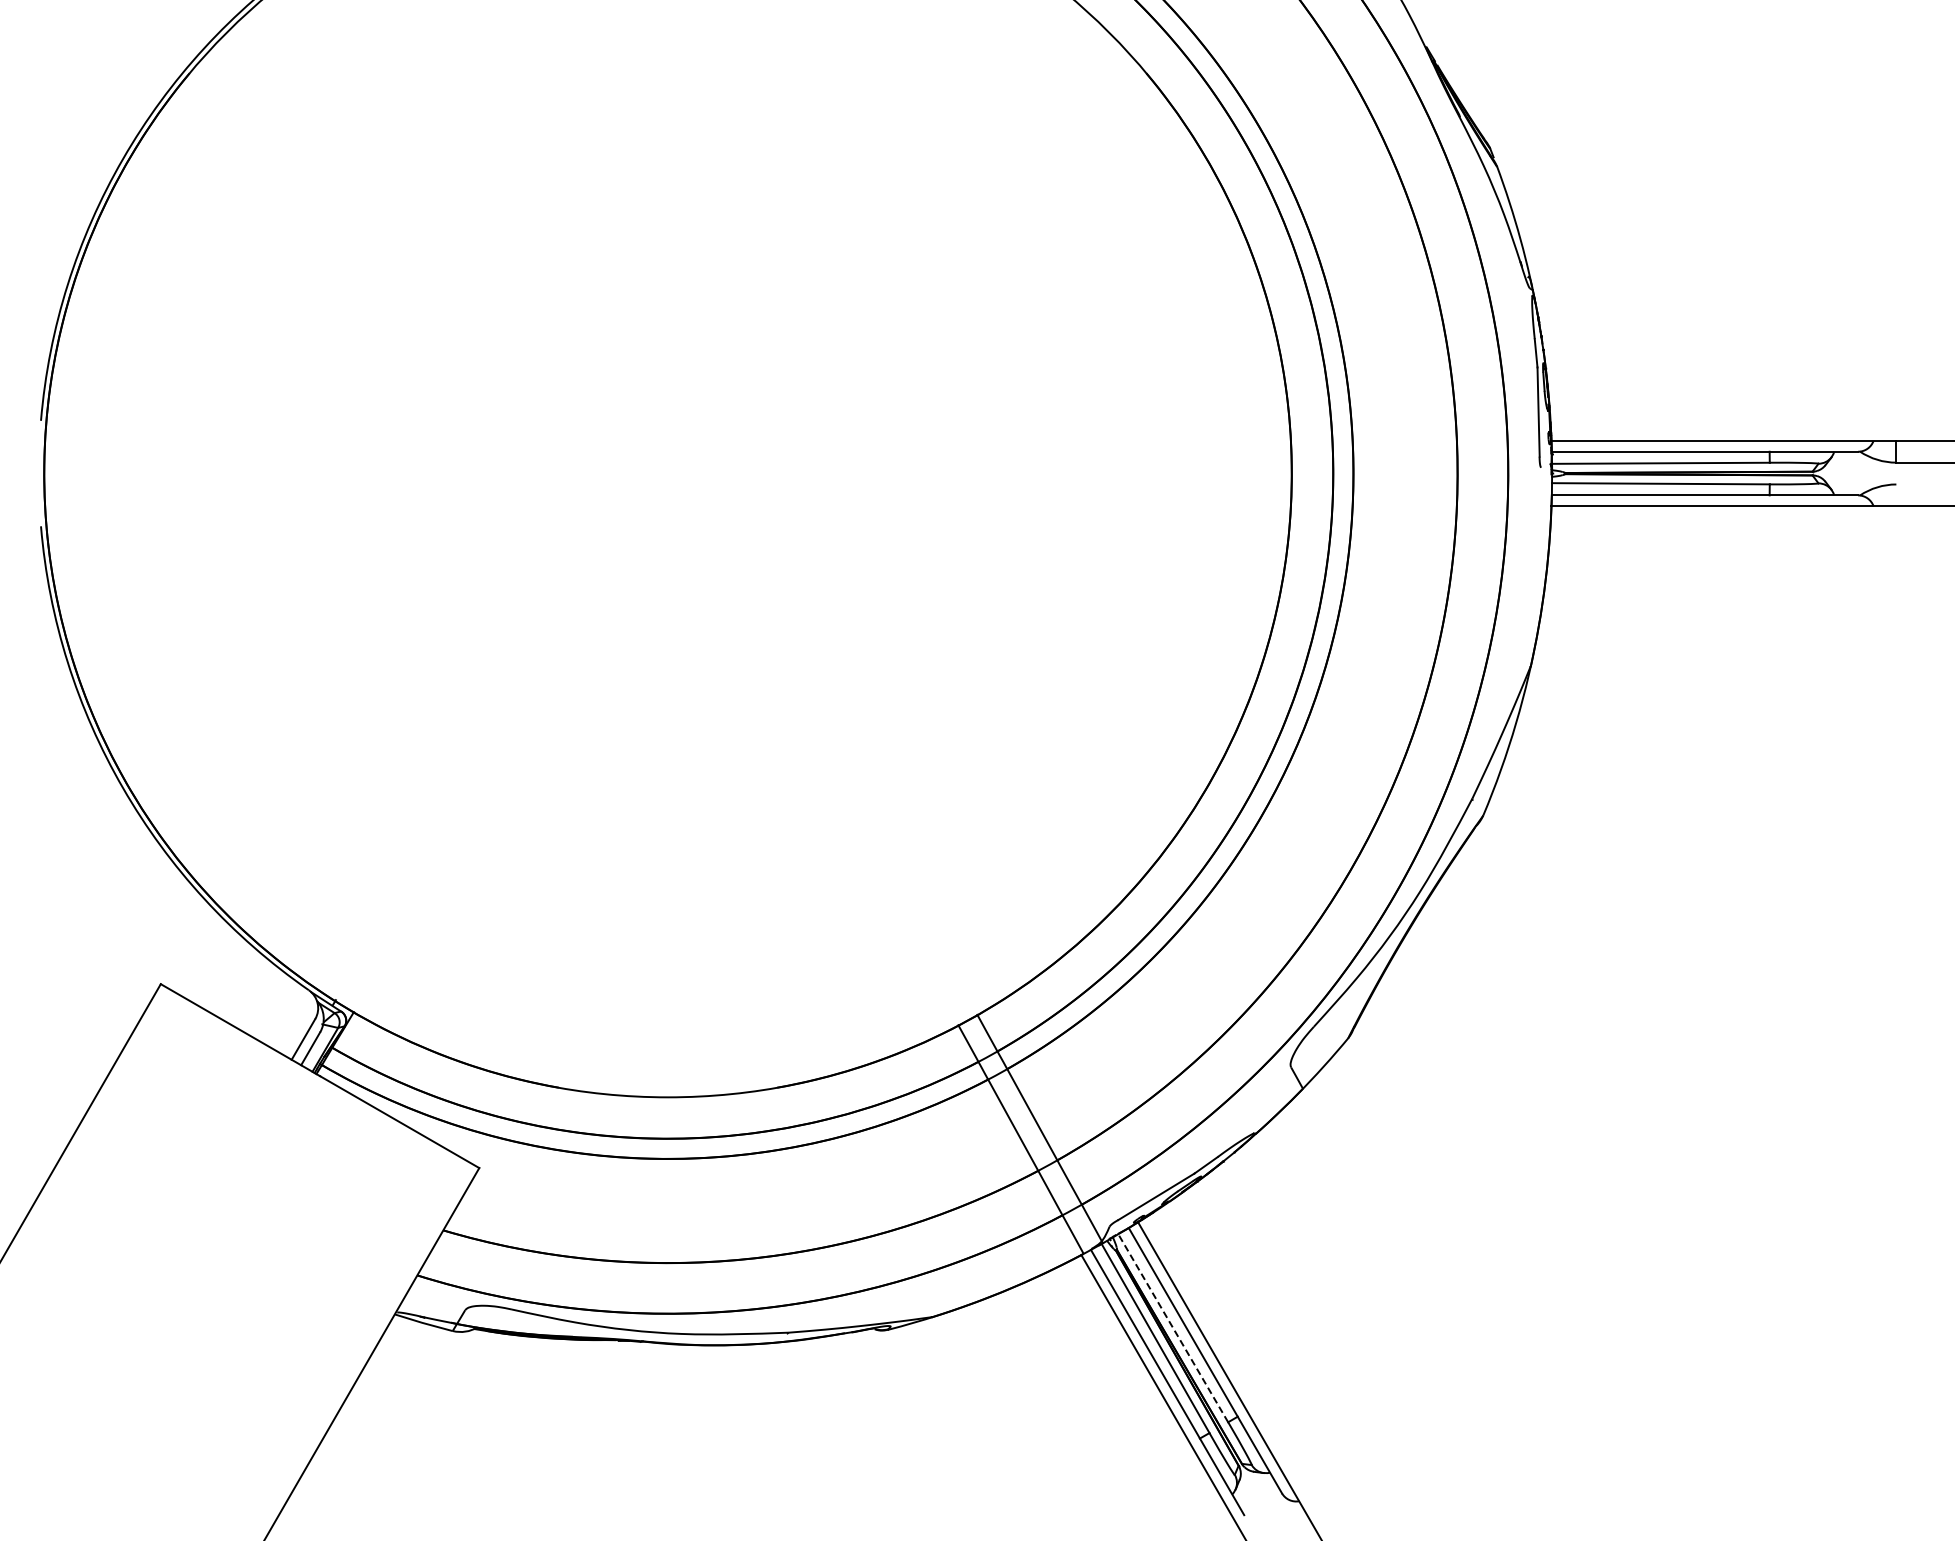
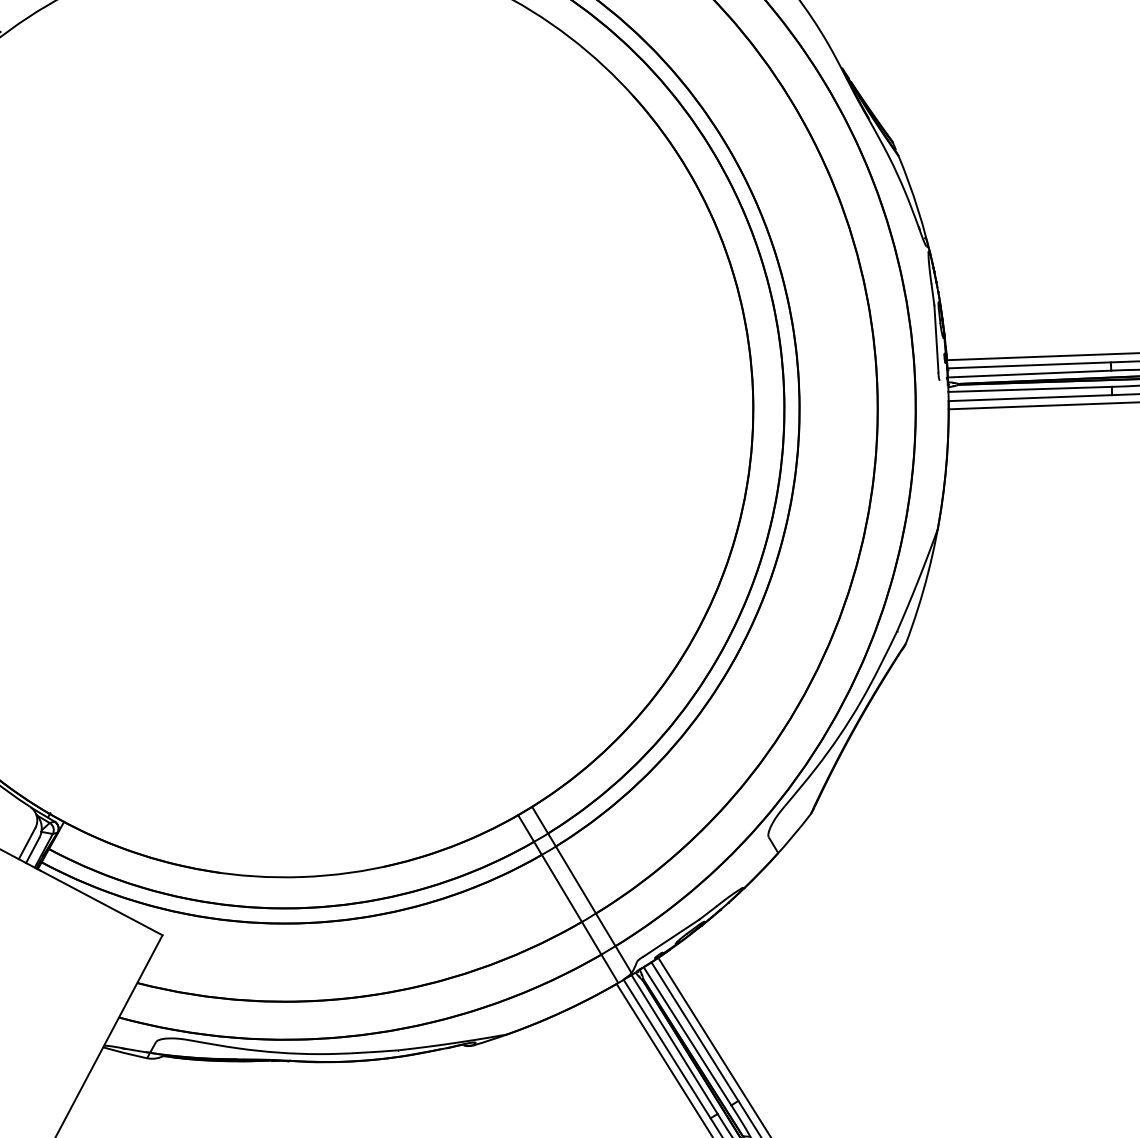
line: (1173, 1328) -> (687, 1036), dashed -> solid

